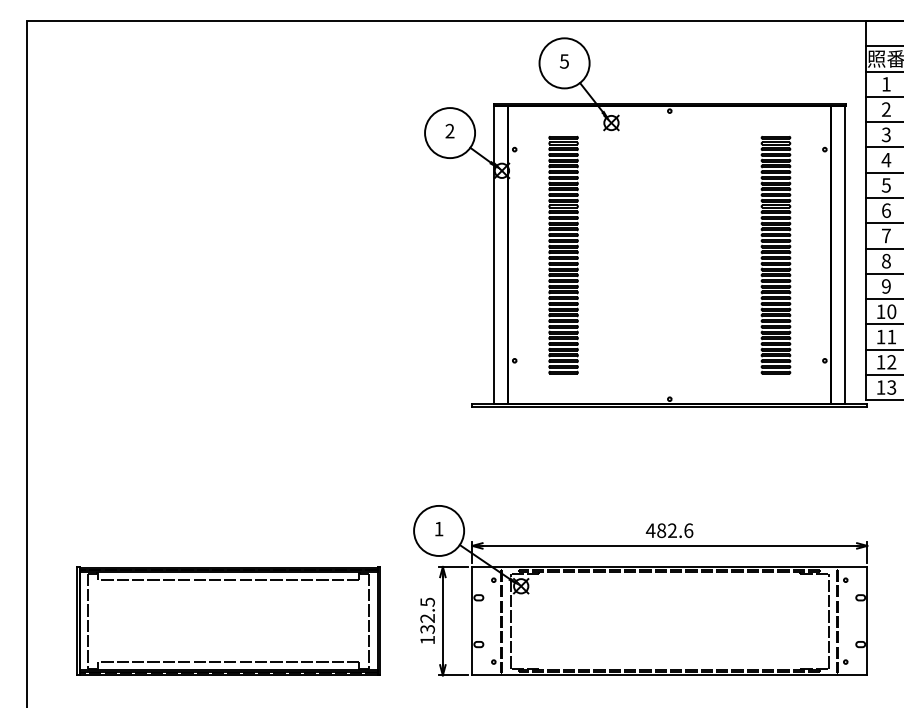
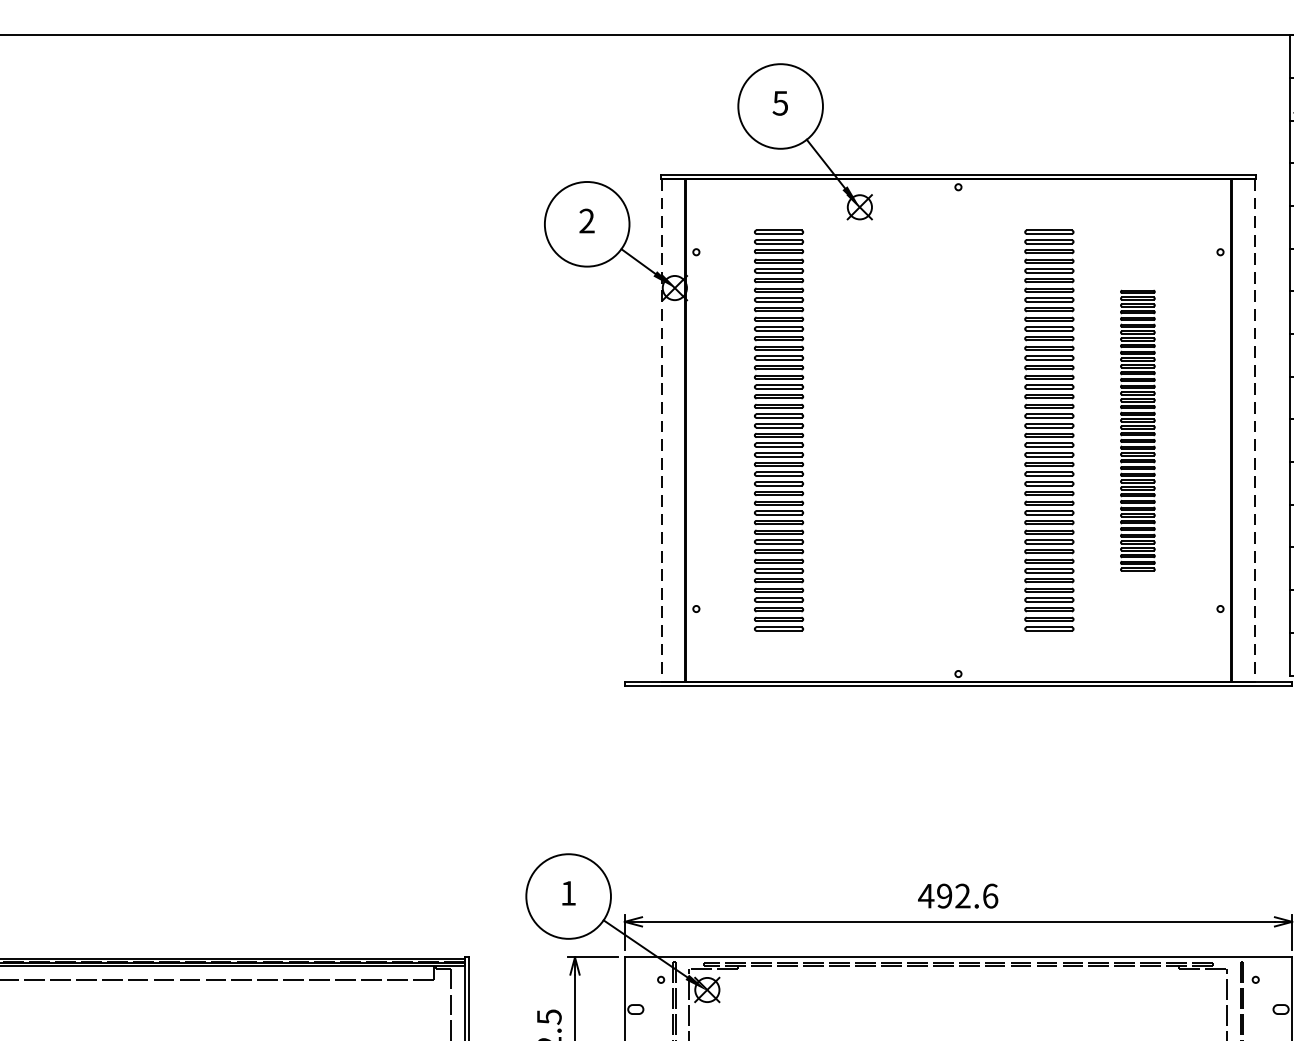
part: (723, 254) -> (1049, 429), added
line: (494, 255) -> (662, 431), solid -> dashed
part: (775, 255) -> (1137, 431), size x0.7
line: (845, 255) -> (1255, 431), solid -> dashed
text: (661, 530) -> (944, 895), 482.6 -> 492.6

